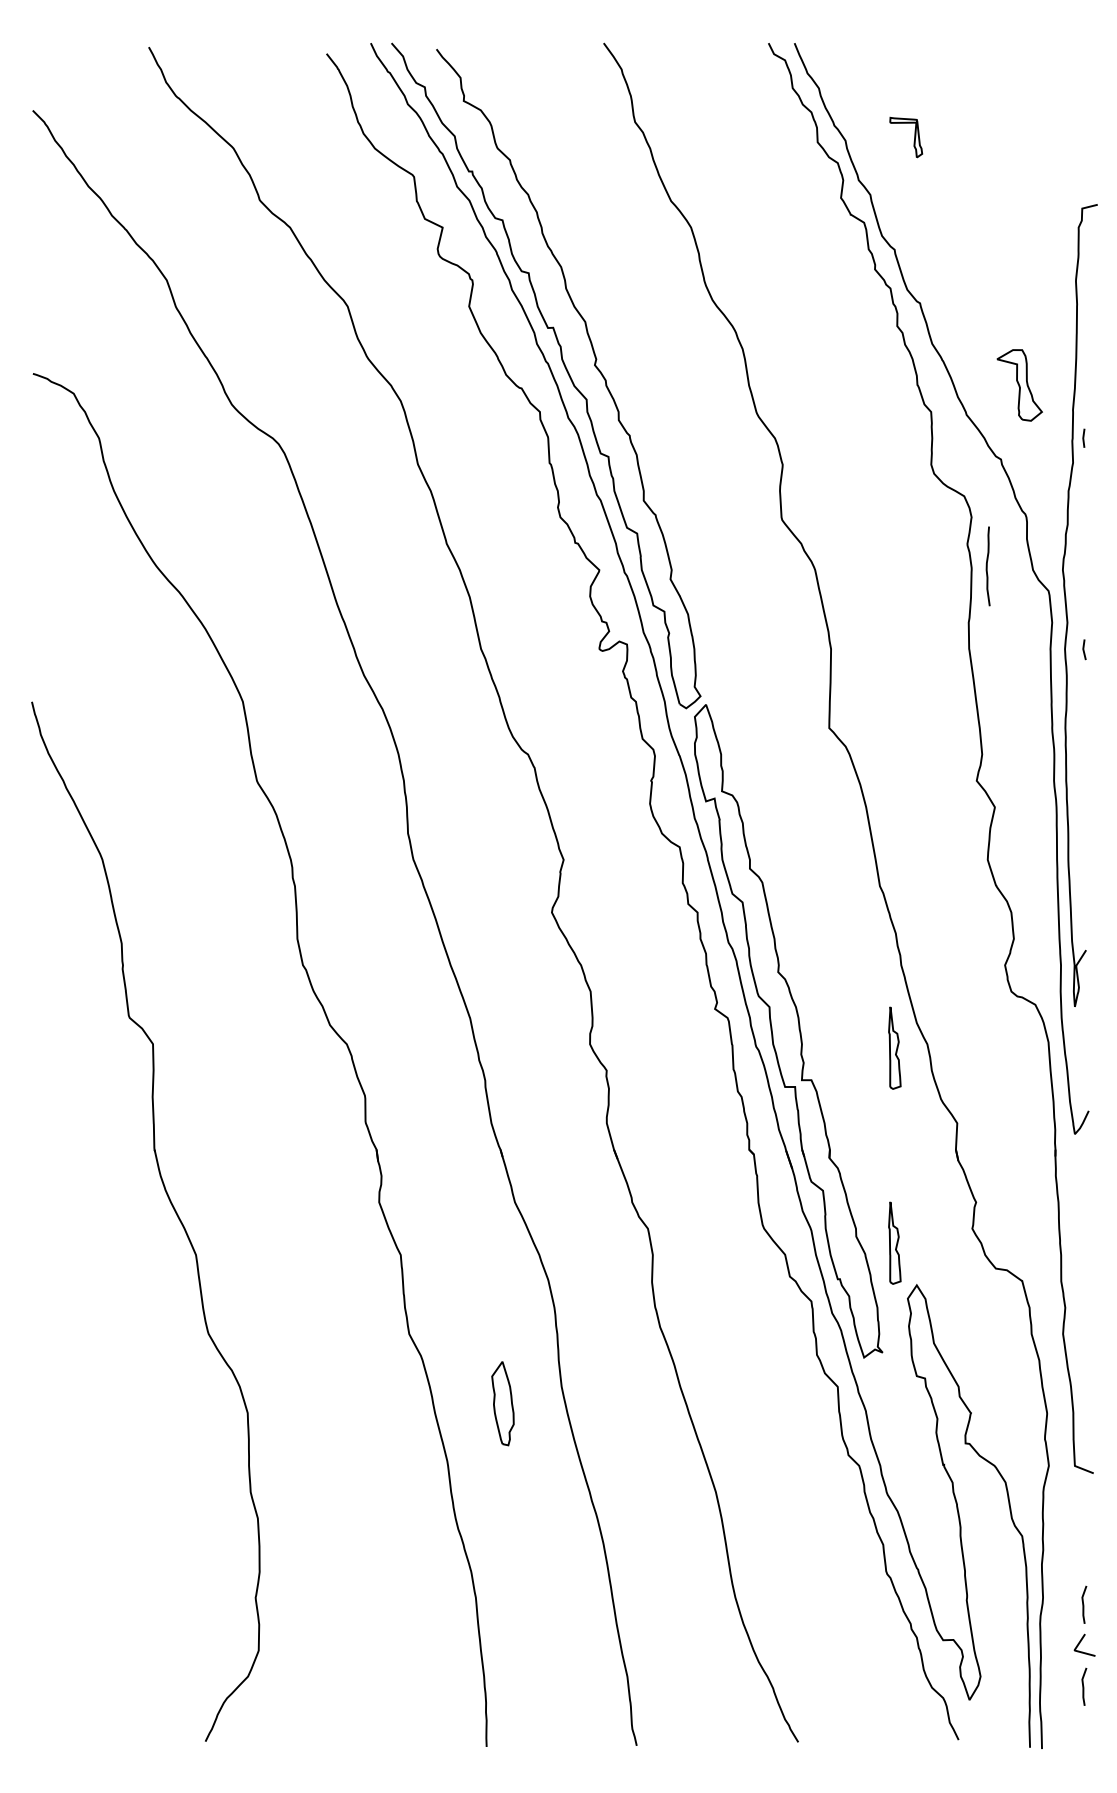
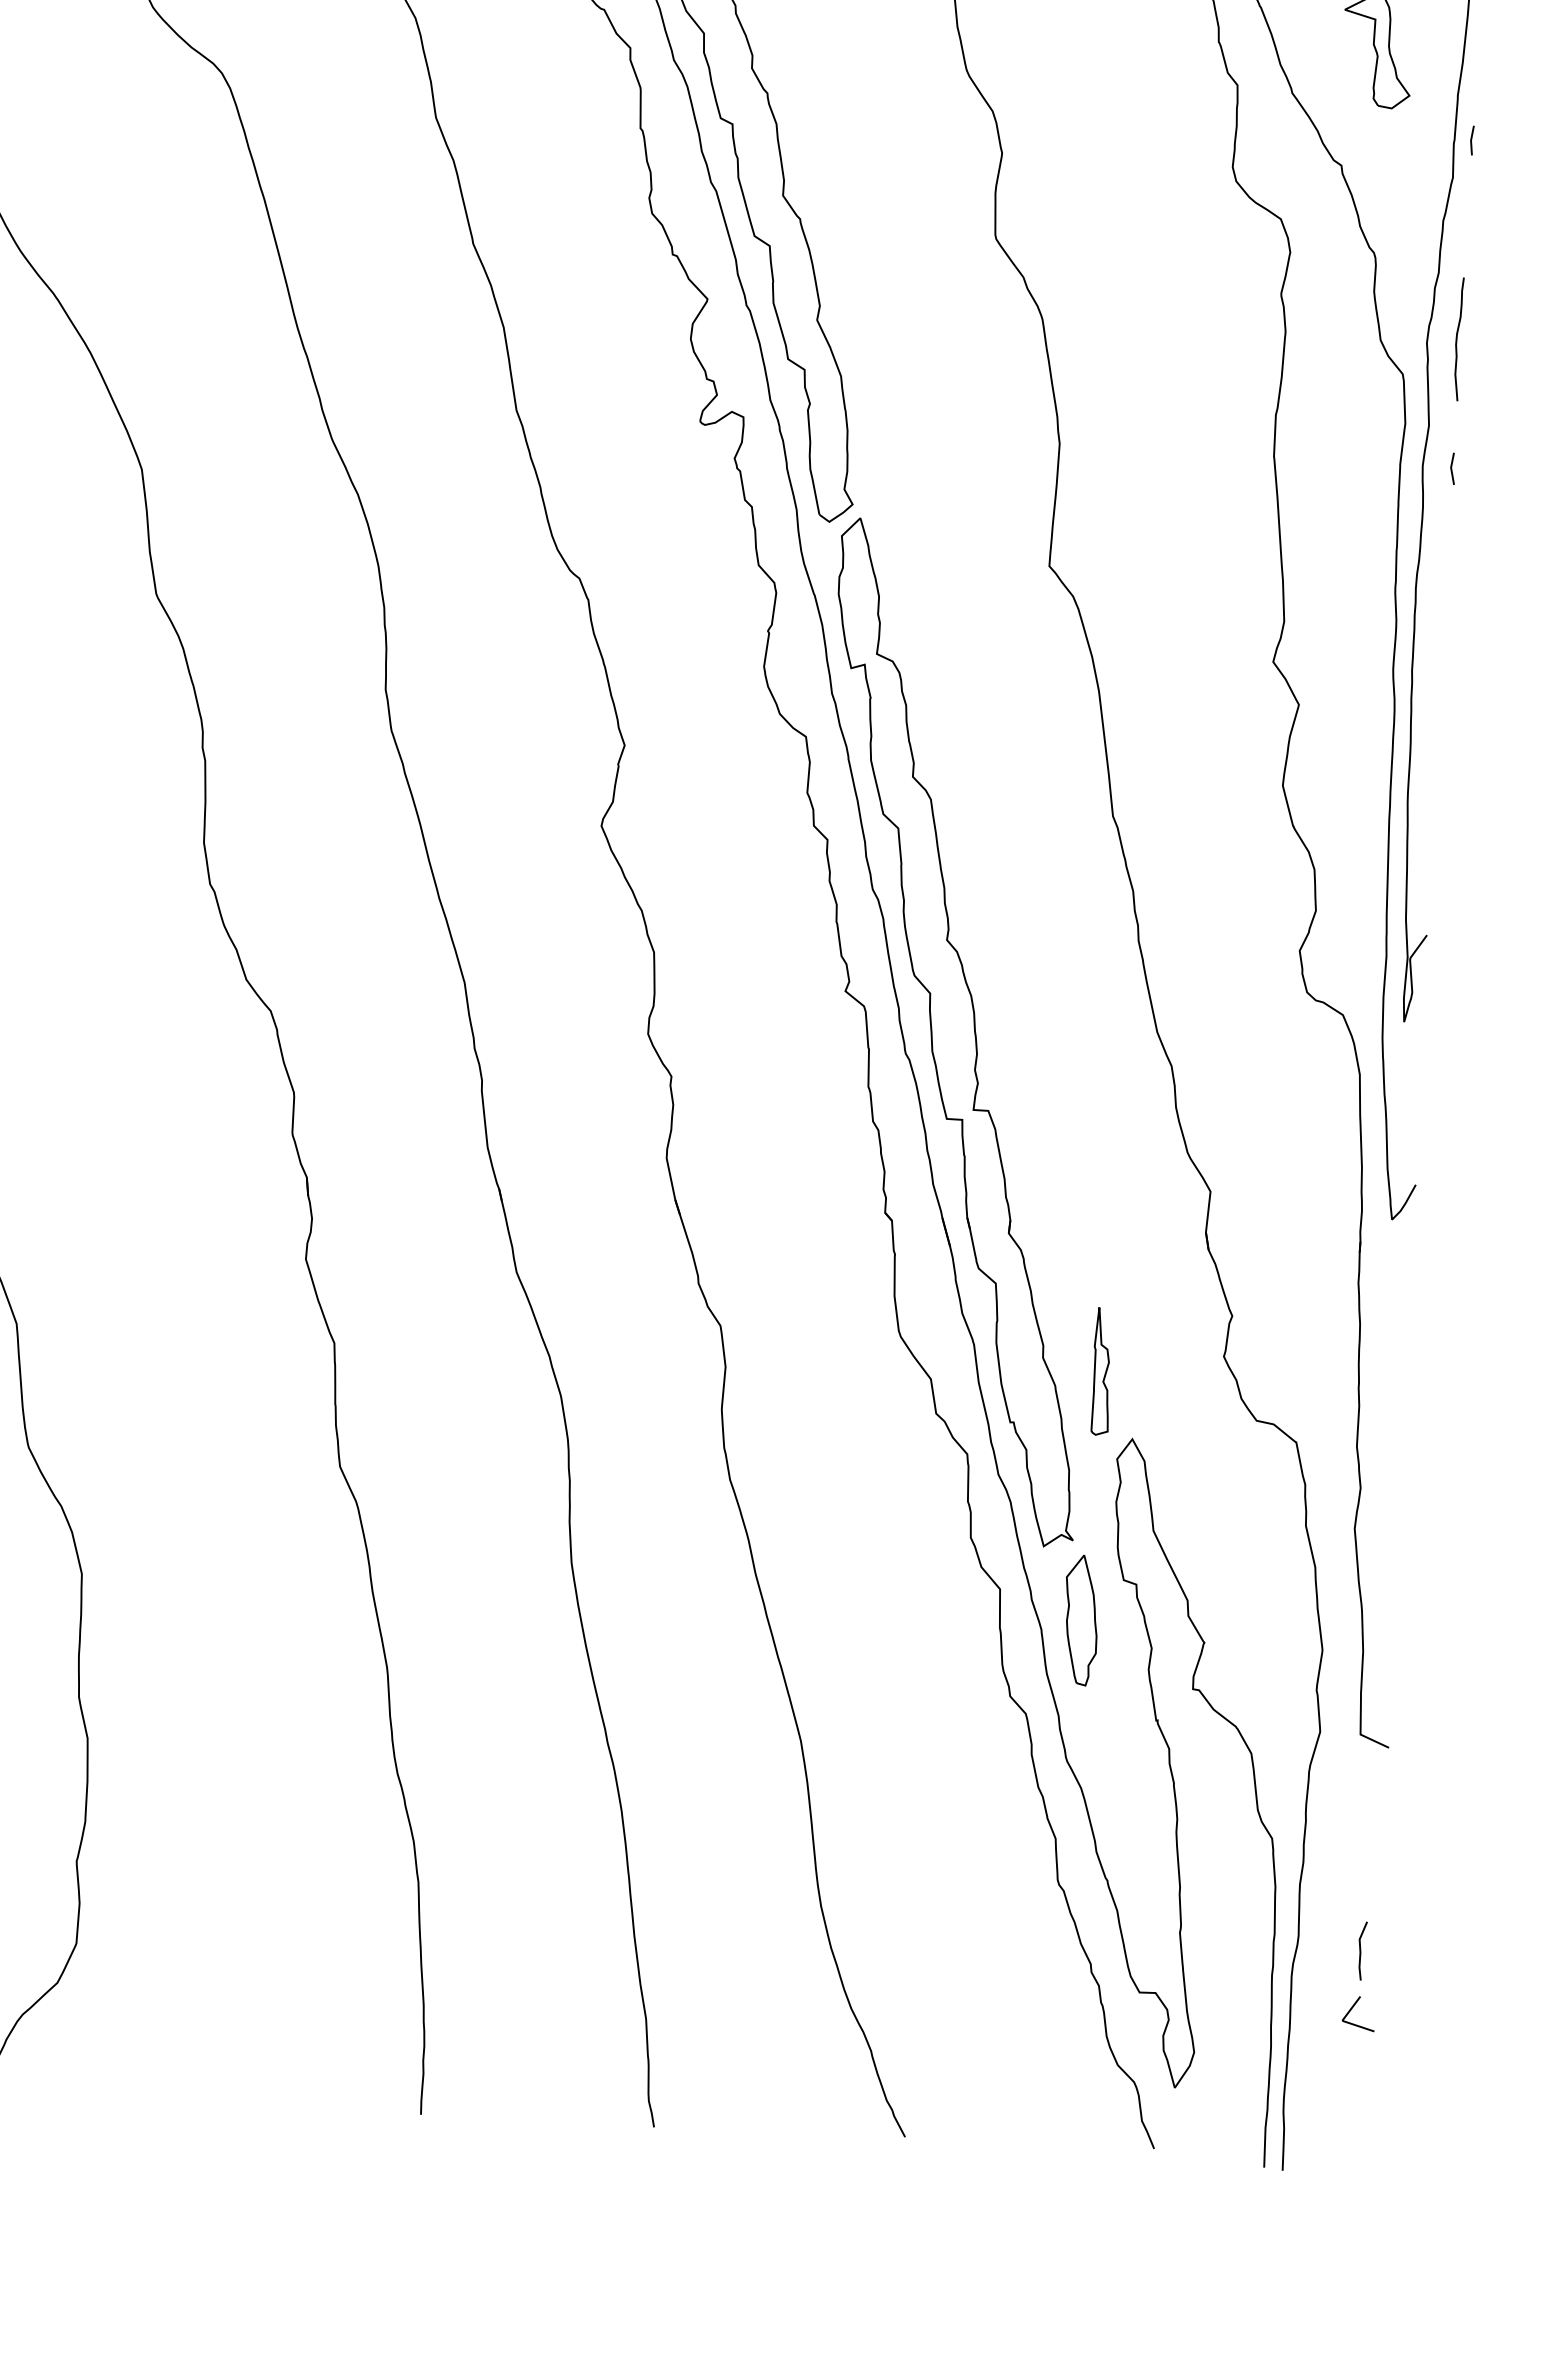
curve: (987, 566) -> (1457, 339), moved
part: (894, 1047) -> (1120, 1068), removed
part: (502, 1403) -> (1080, 1620), moved
line: (1084, 1686) -> (1354, 2077), removed

